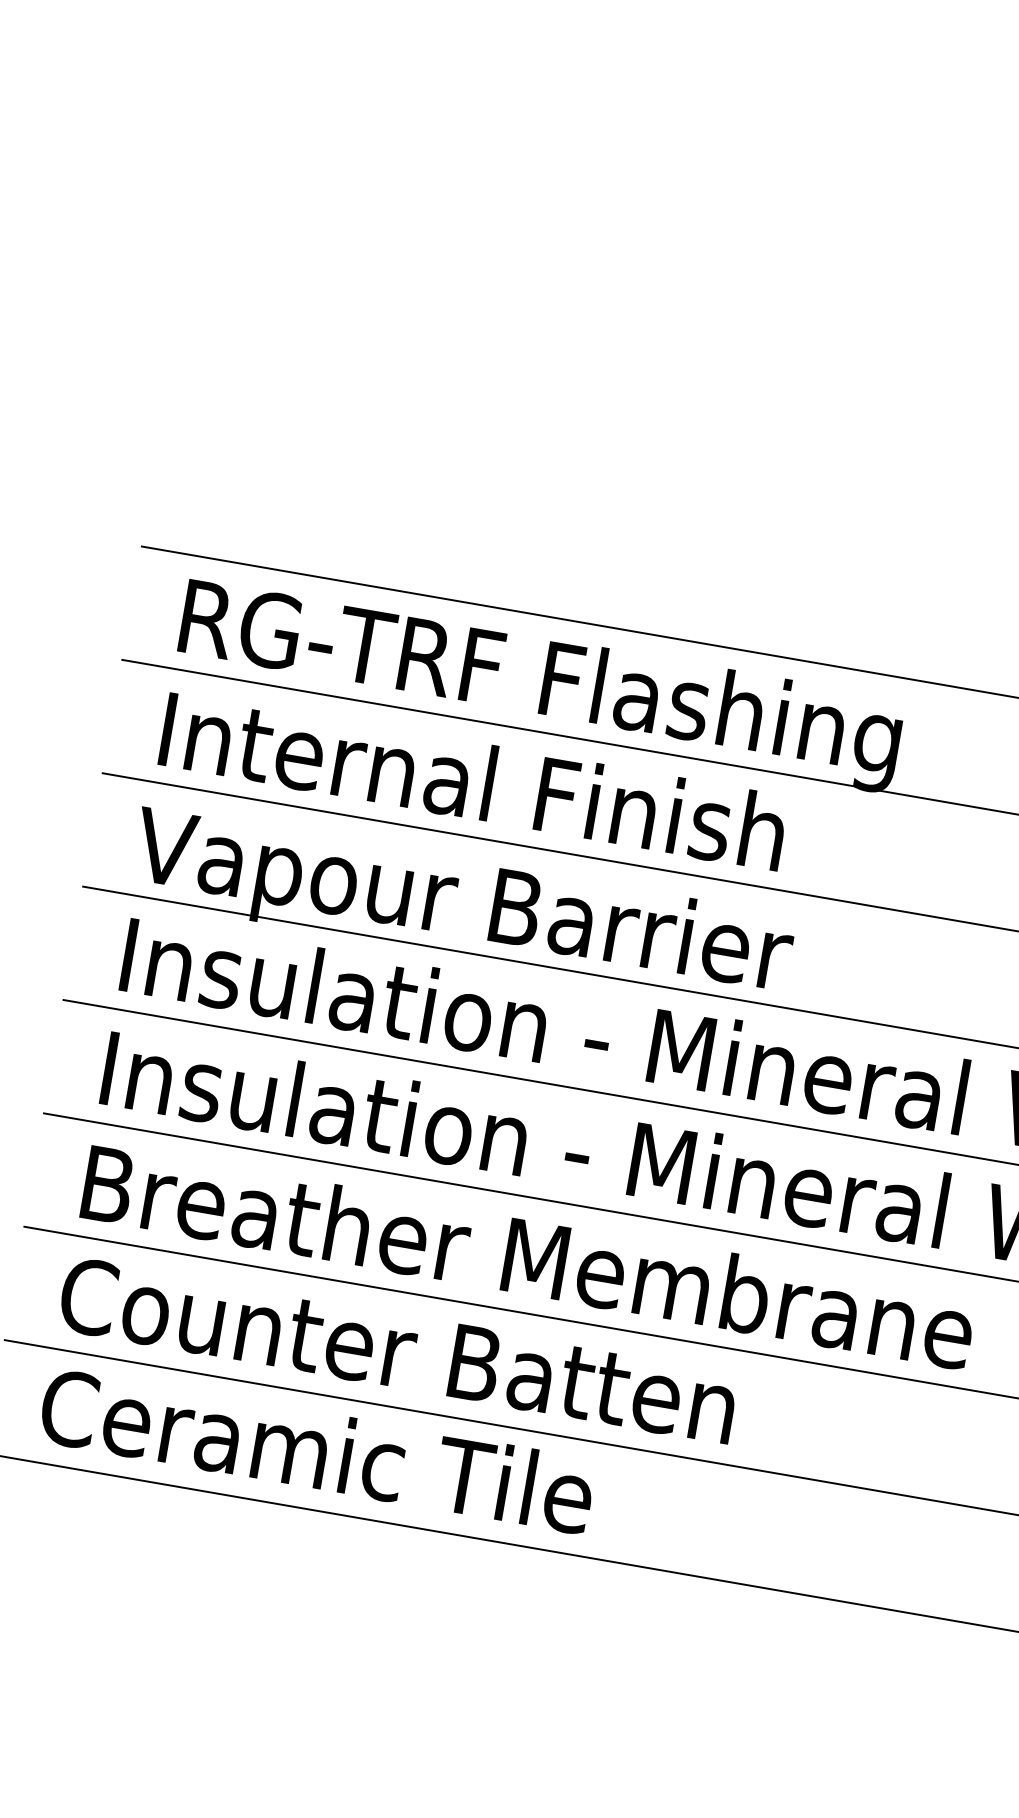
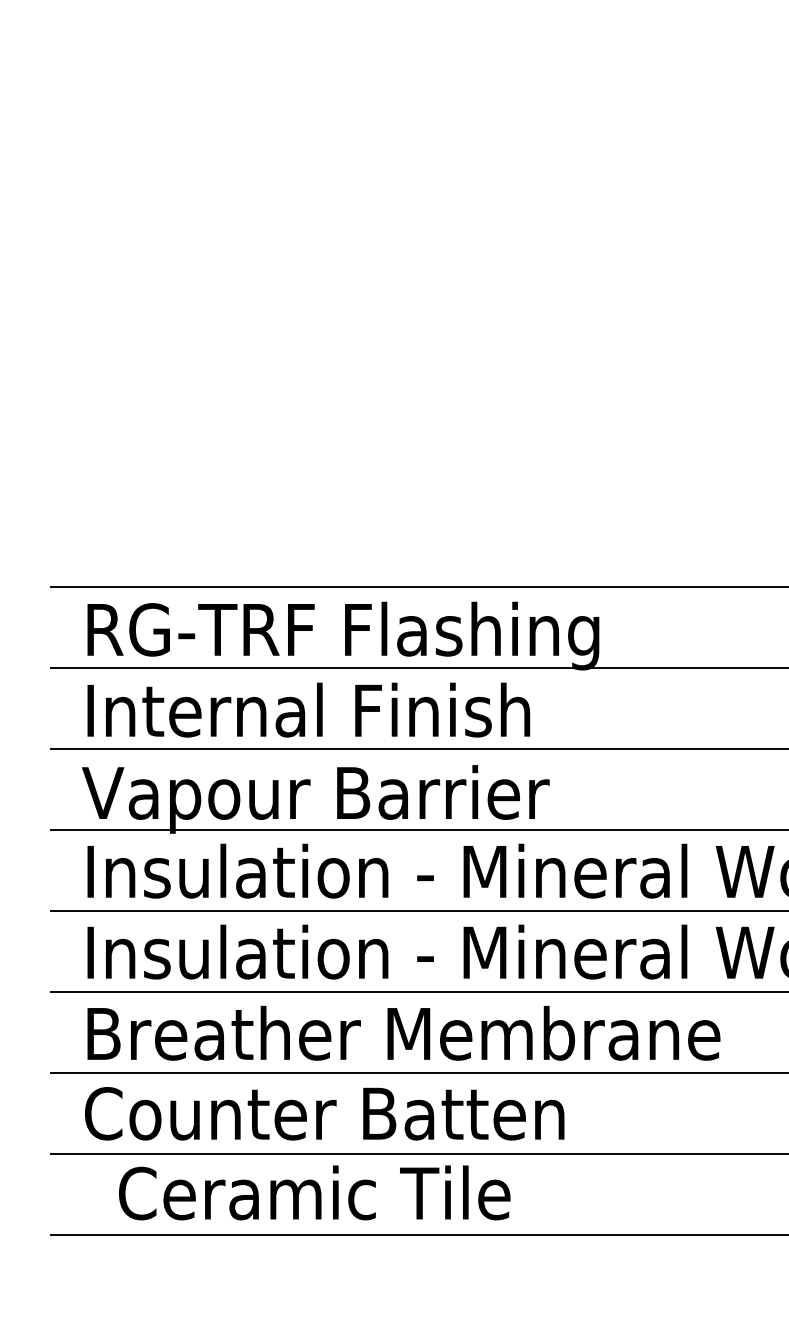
text: (317, 1450) -> (314, 1192), moved

